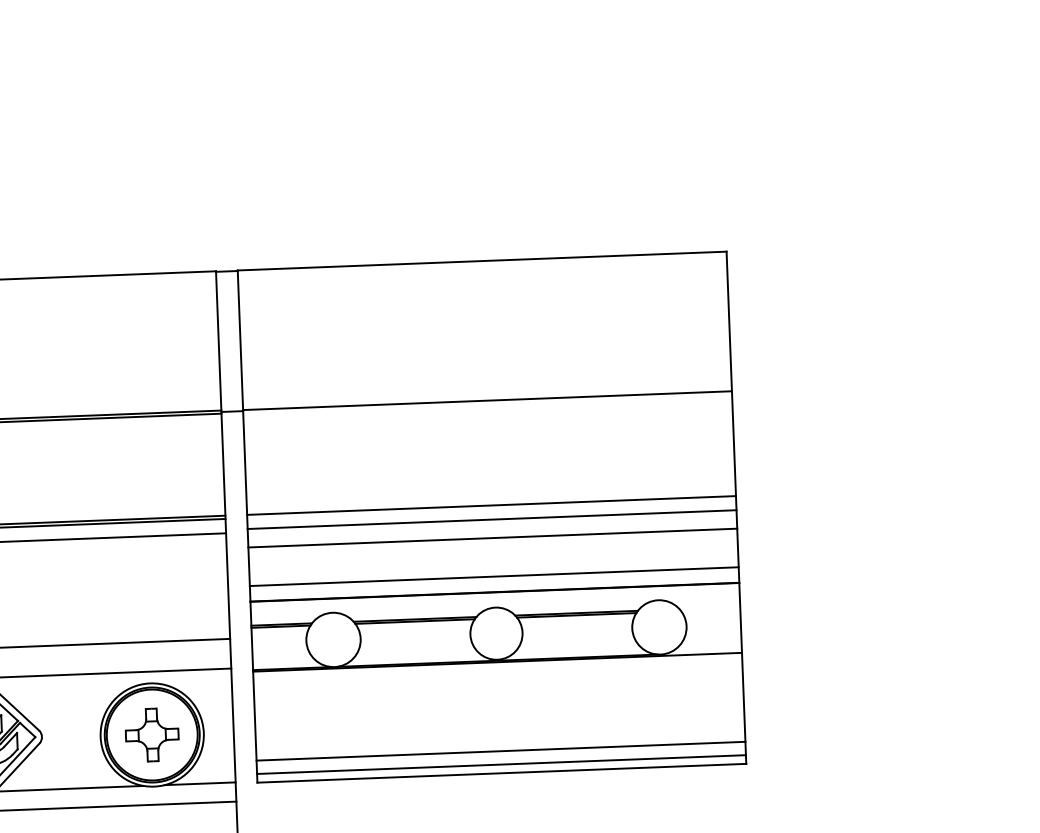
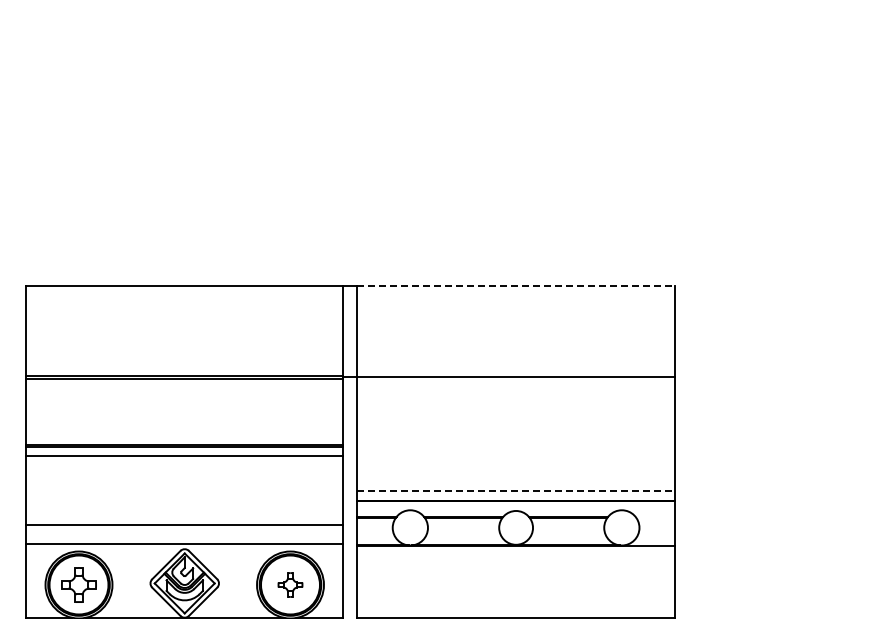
line: (482, 261) -> (516, 286), solid -> dashed
line: (490, 505) -> (515, 444), removed
line: (491, 519) -> (515, 453), removed
line: (491, 537) -> (515, 465), removed
line: (494, 576) -> (516, 490), solid -> dashed
part: (152, 734) -> (290, 584), size x0.7
line: (500, 751) -> (515, 604), removed
line: (500, 764) -> (515, 612), removed

